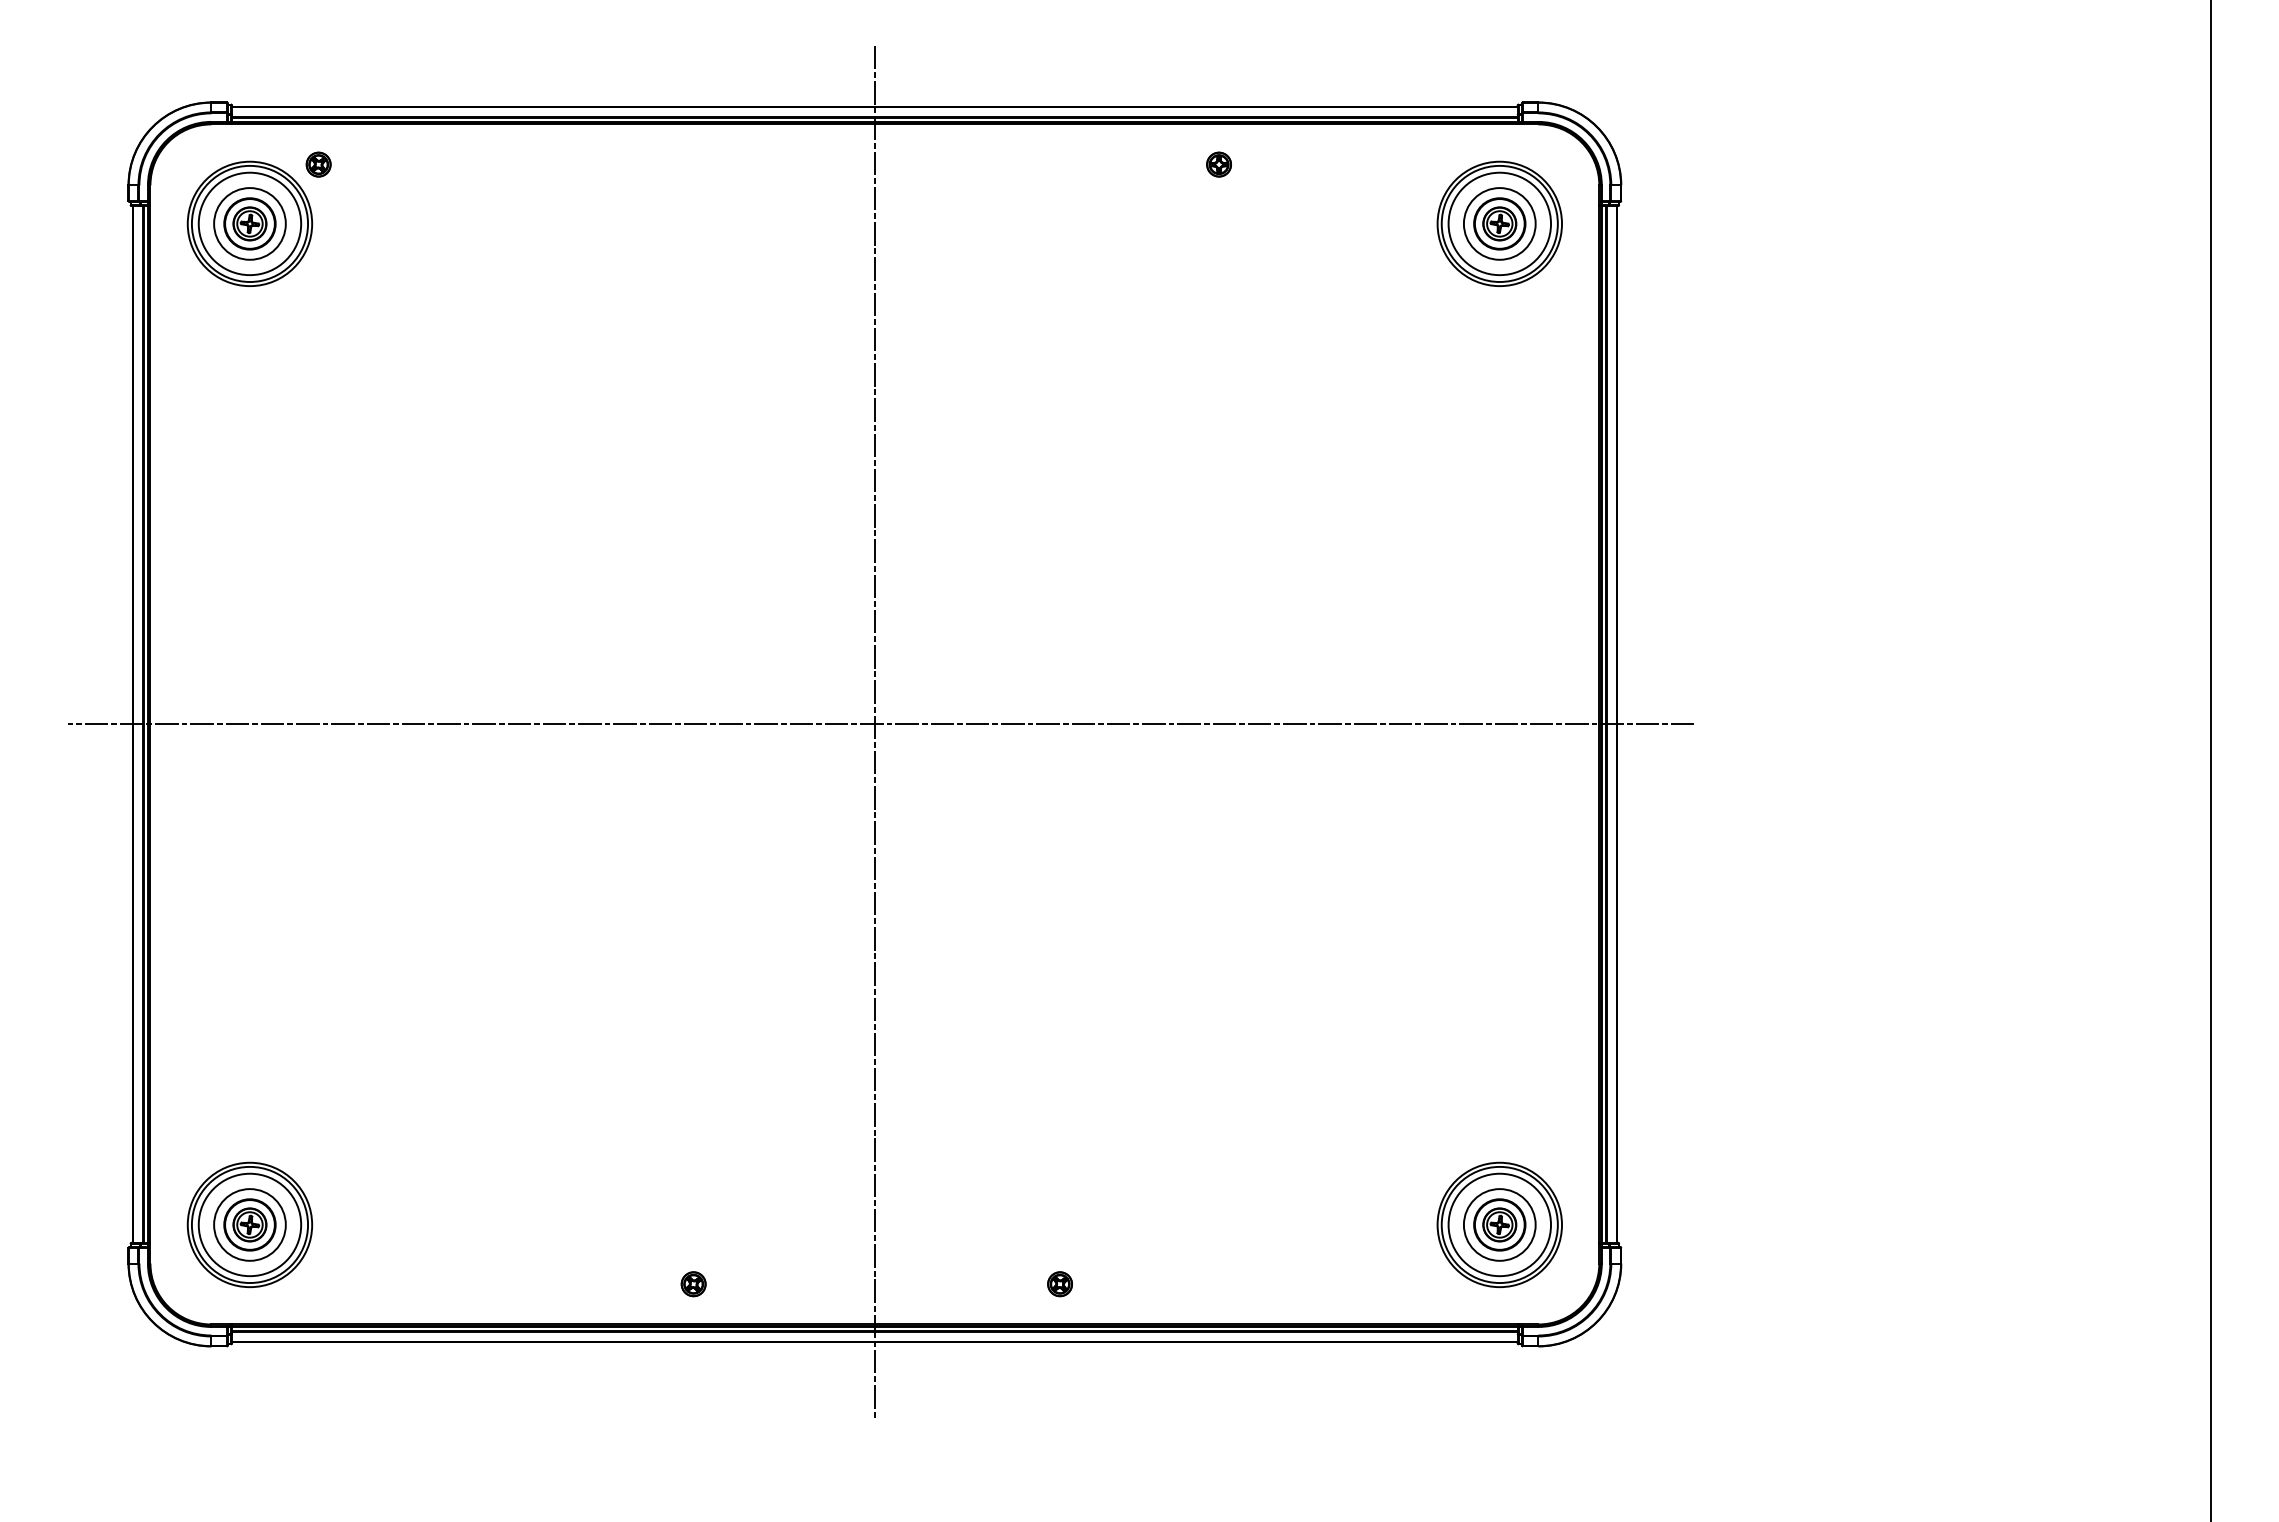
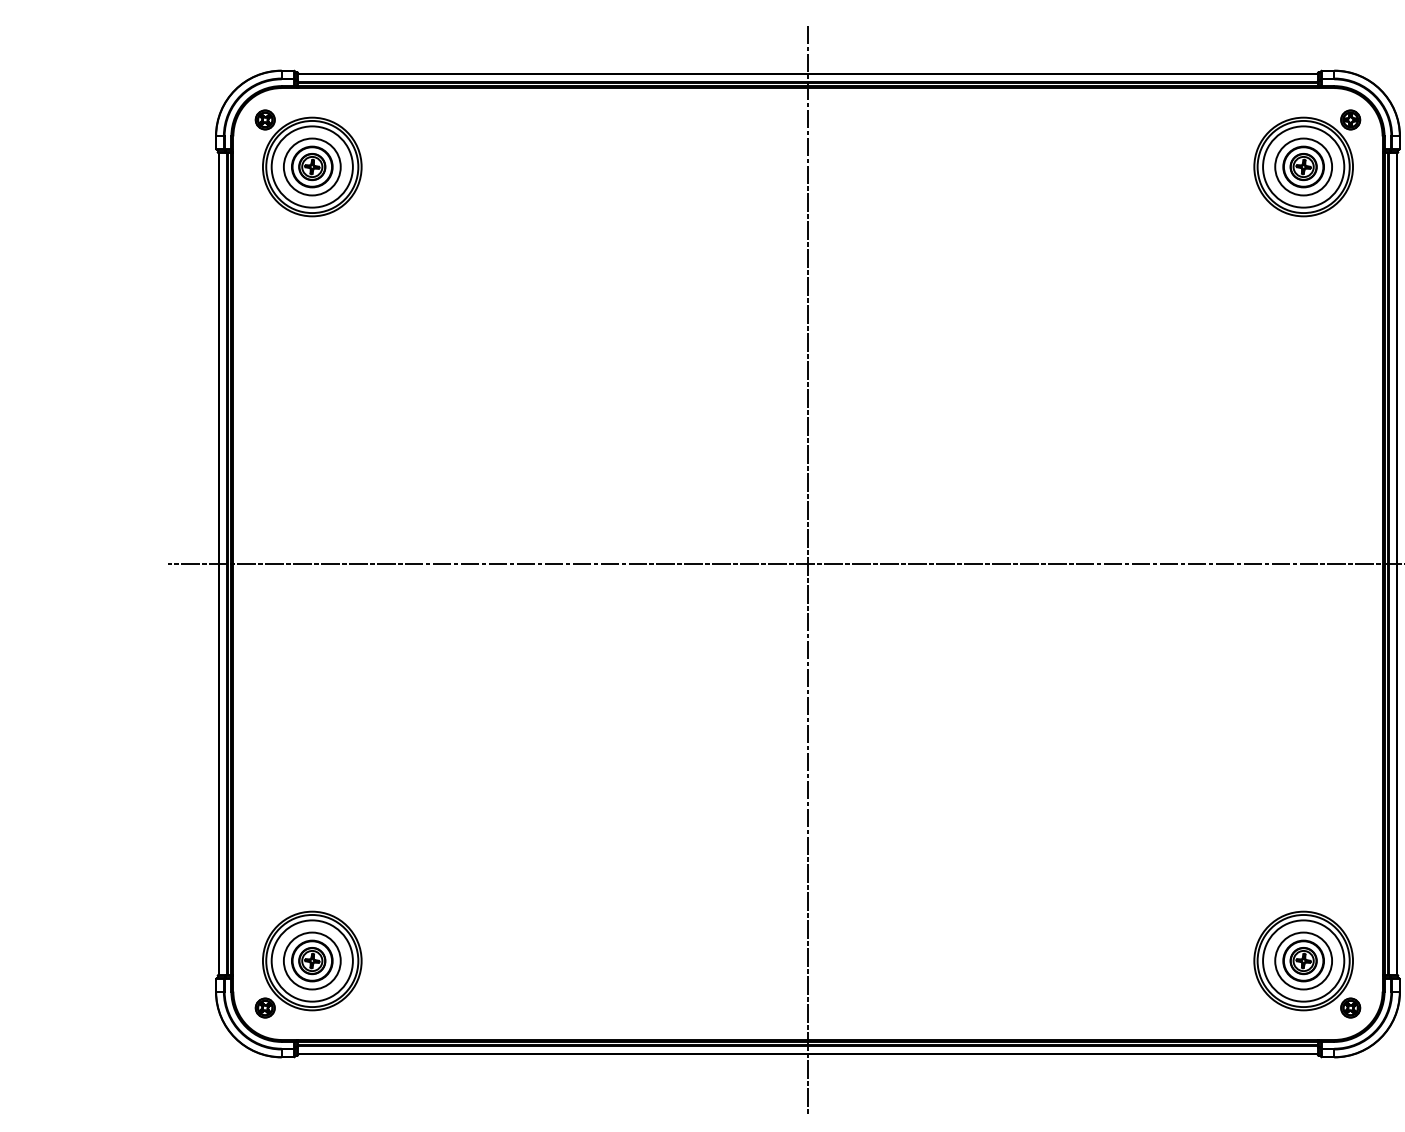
part: (318, 164) -> (265, 119), moved
part: (1218, 164) -> (1350, 119), moved
part: (693, 1284) -> (265, 1008), moved
part: (1059, 1284) -> (1350, 1008), moved

